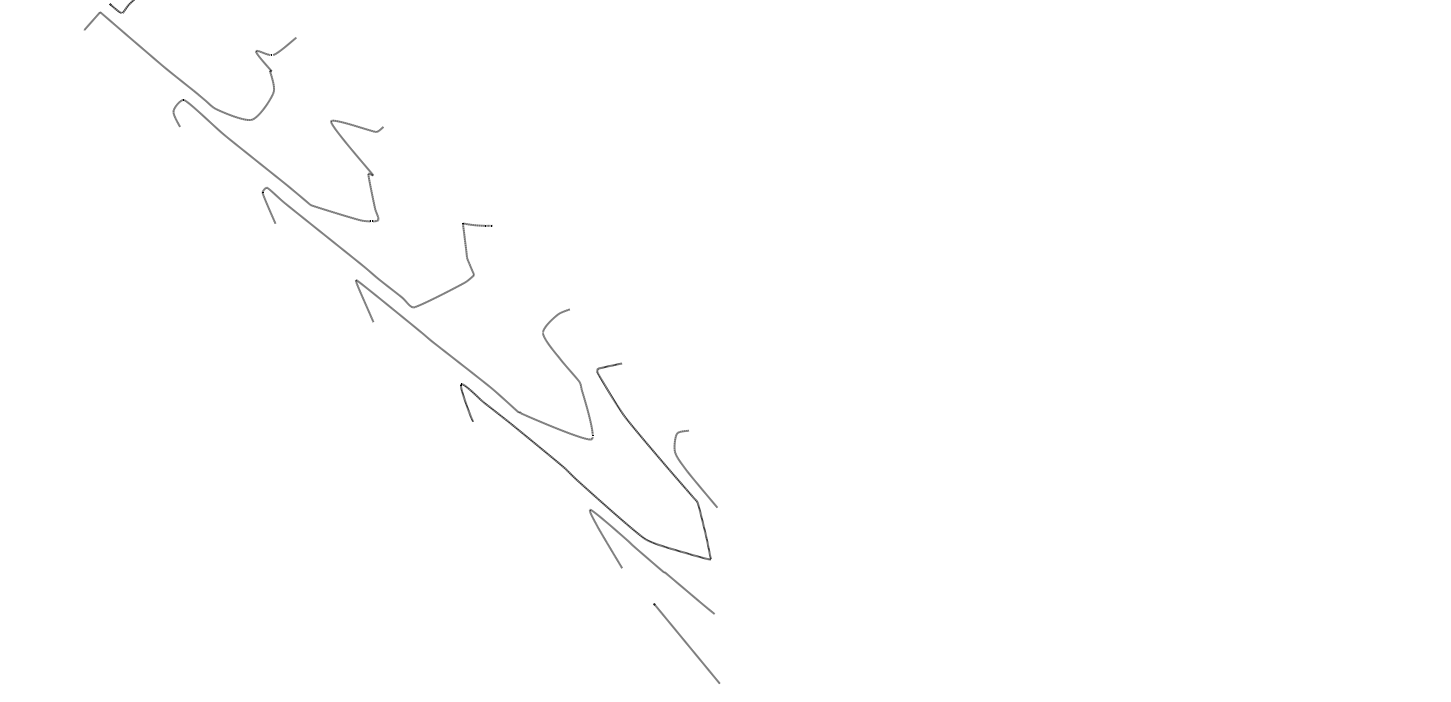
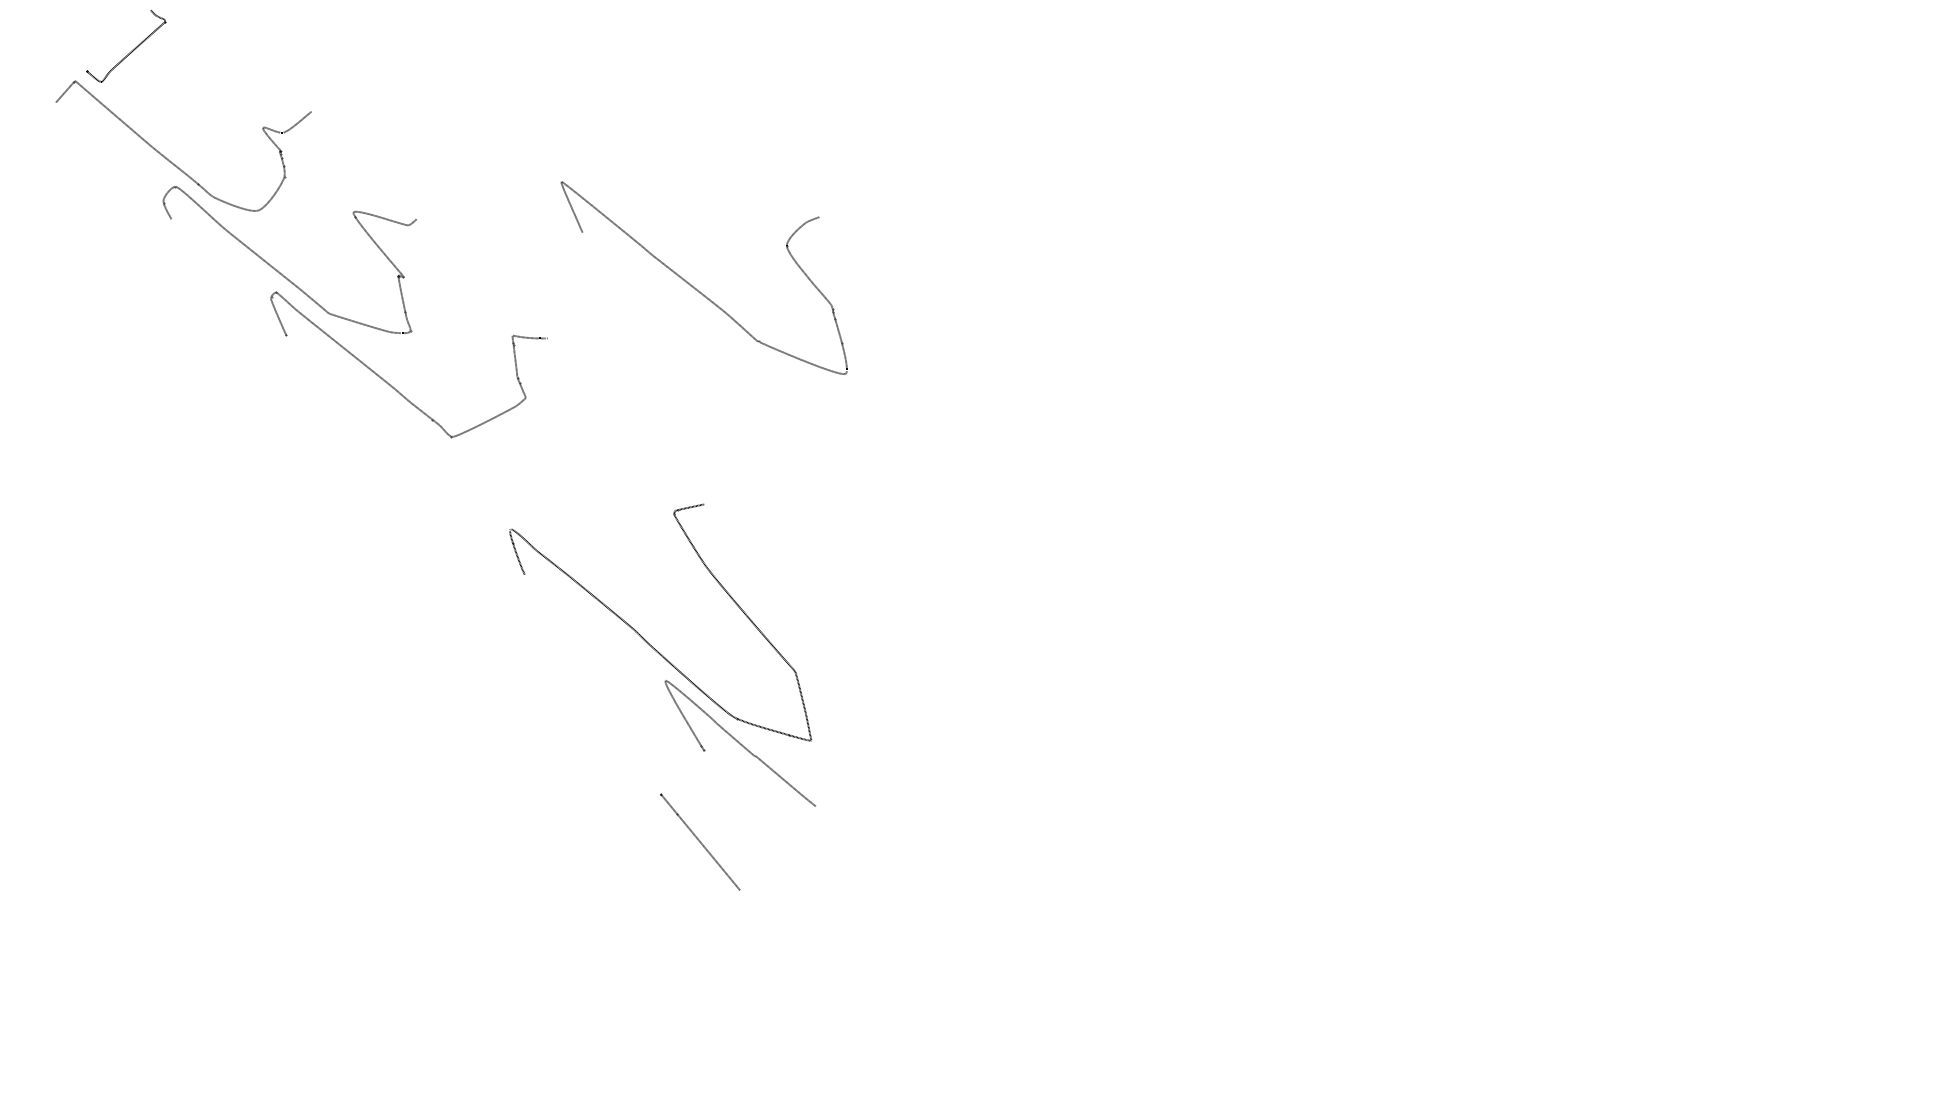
curve: (467, 367) -> (695, 287), moved
curve: (690, 473) -> (786, 637), removed
line: (686, 643) -> (700, 841), moved

